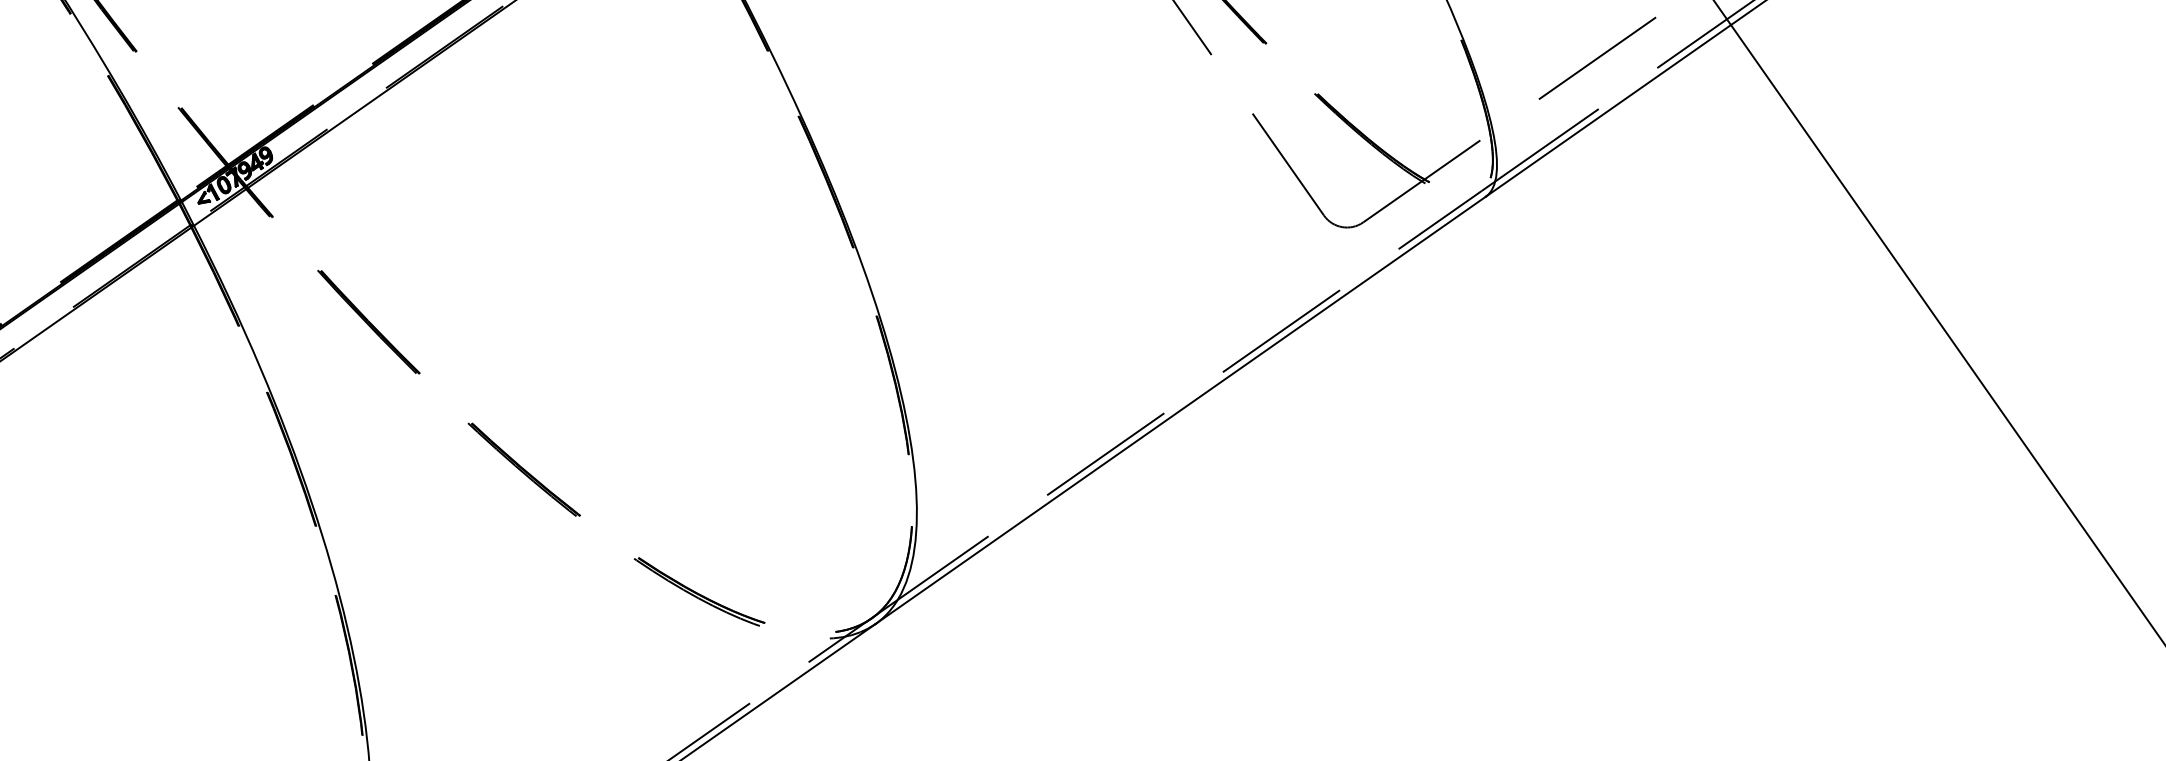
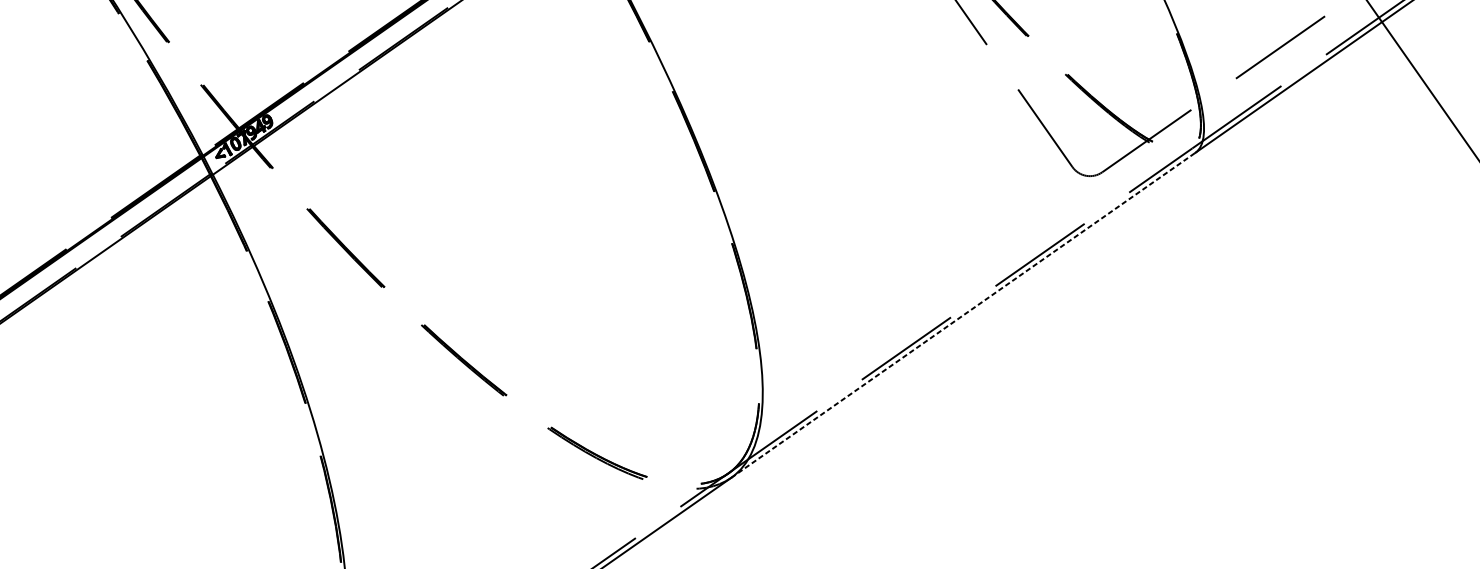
line: (1180, 410) -> (963, 315), solid -> dashed

